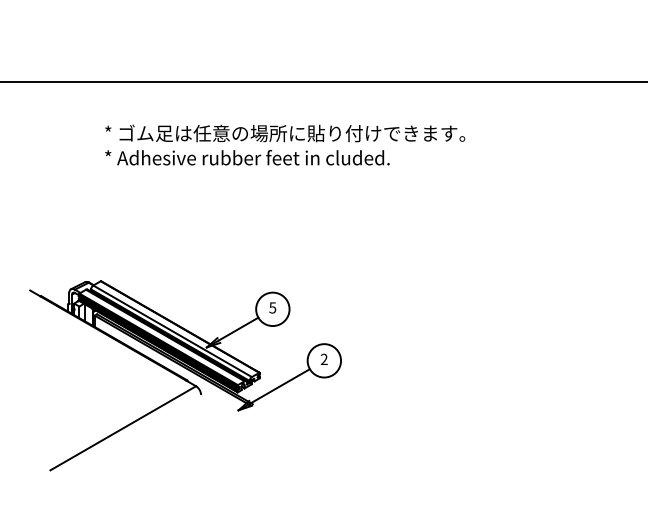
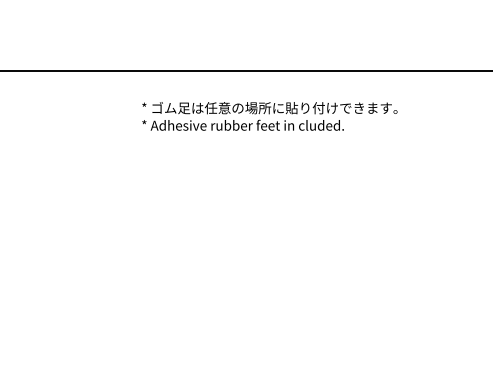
part: (185, 375) -> (199, 279), removed

